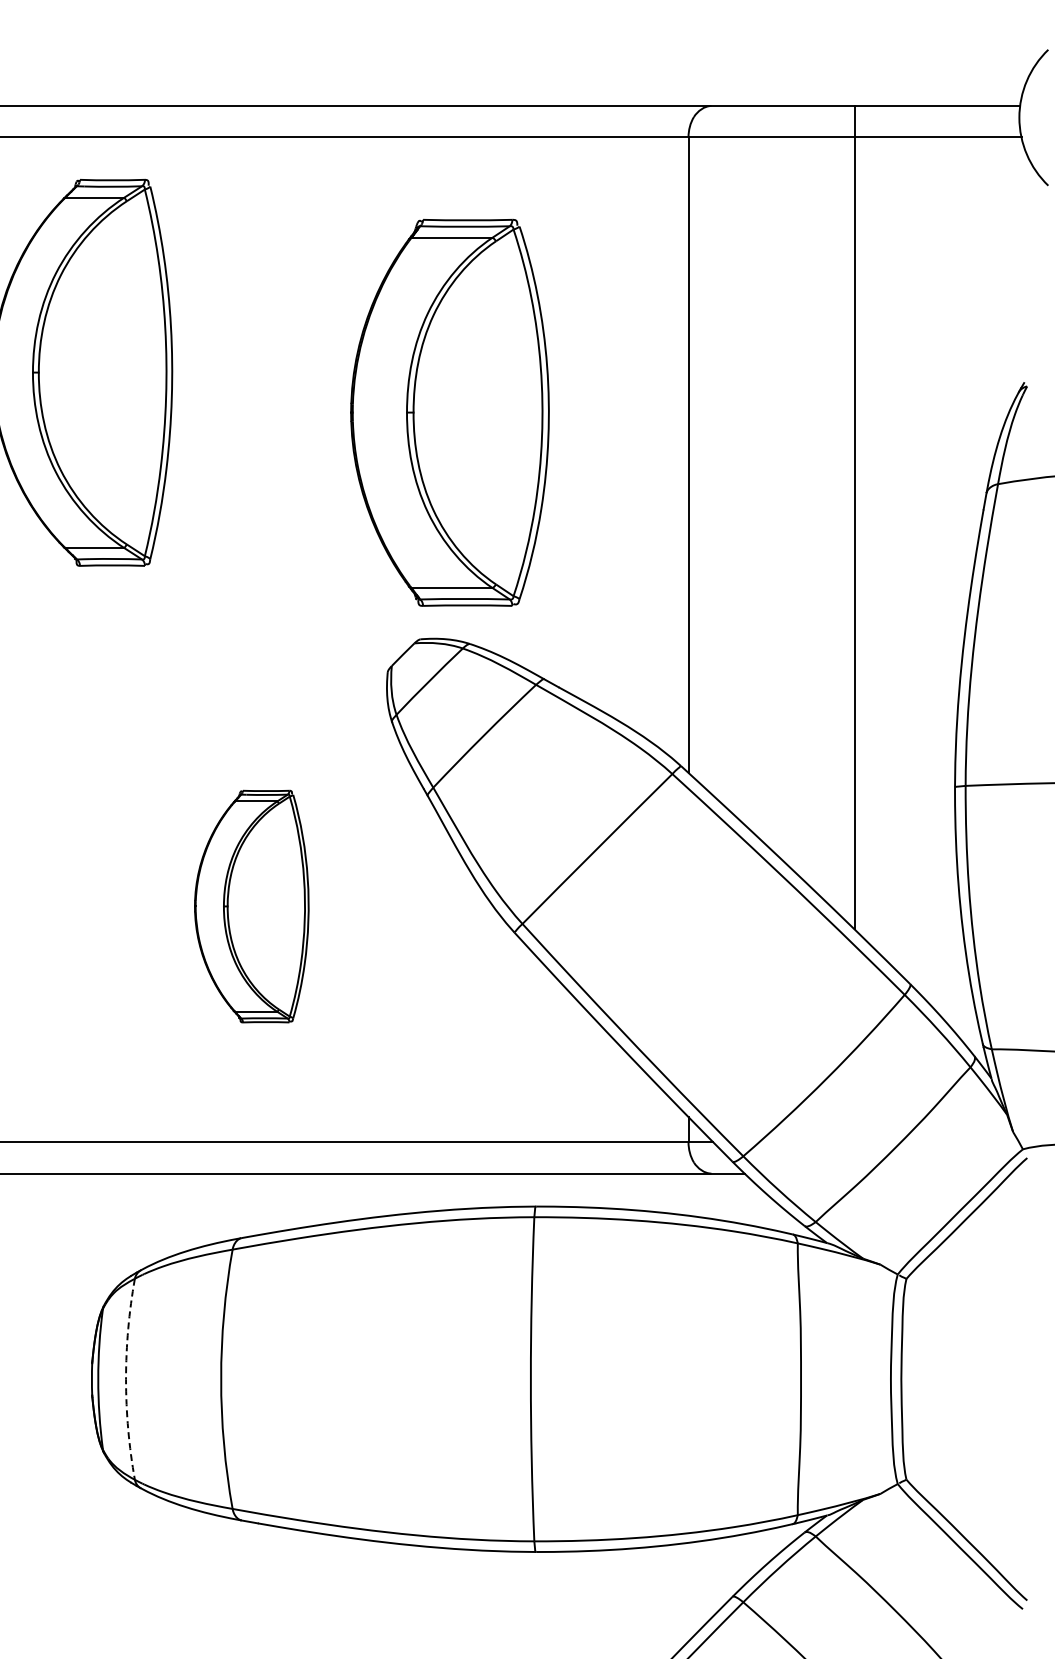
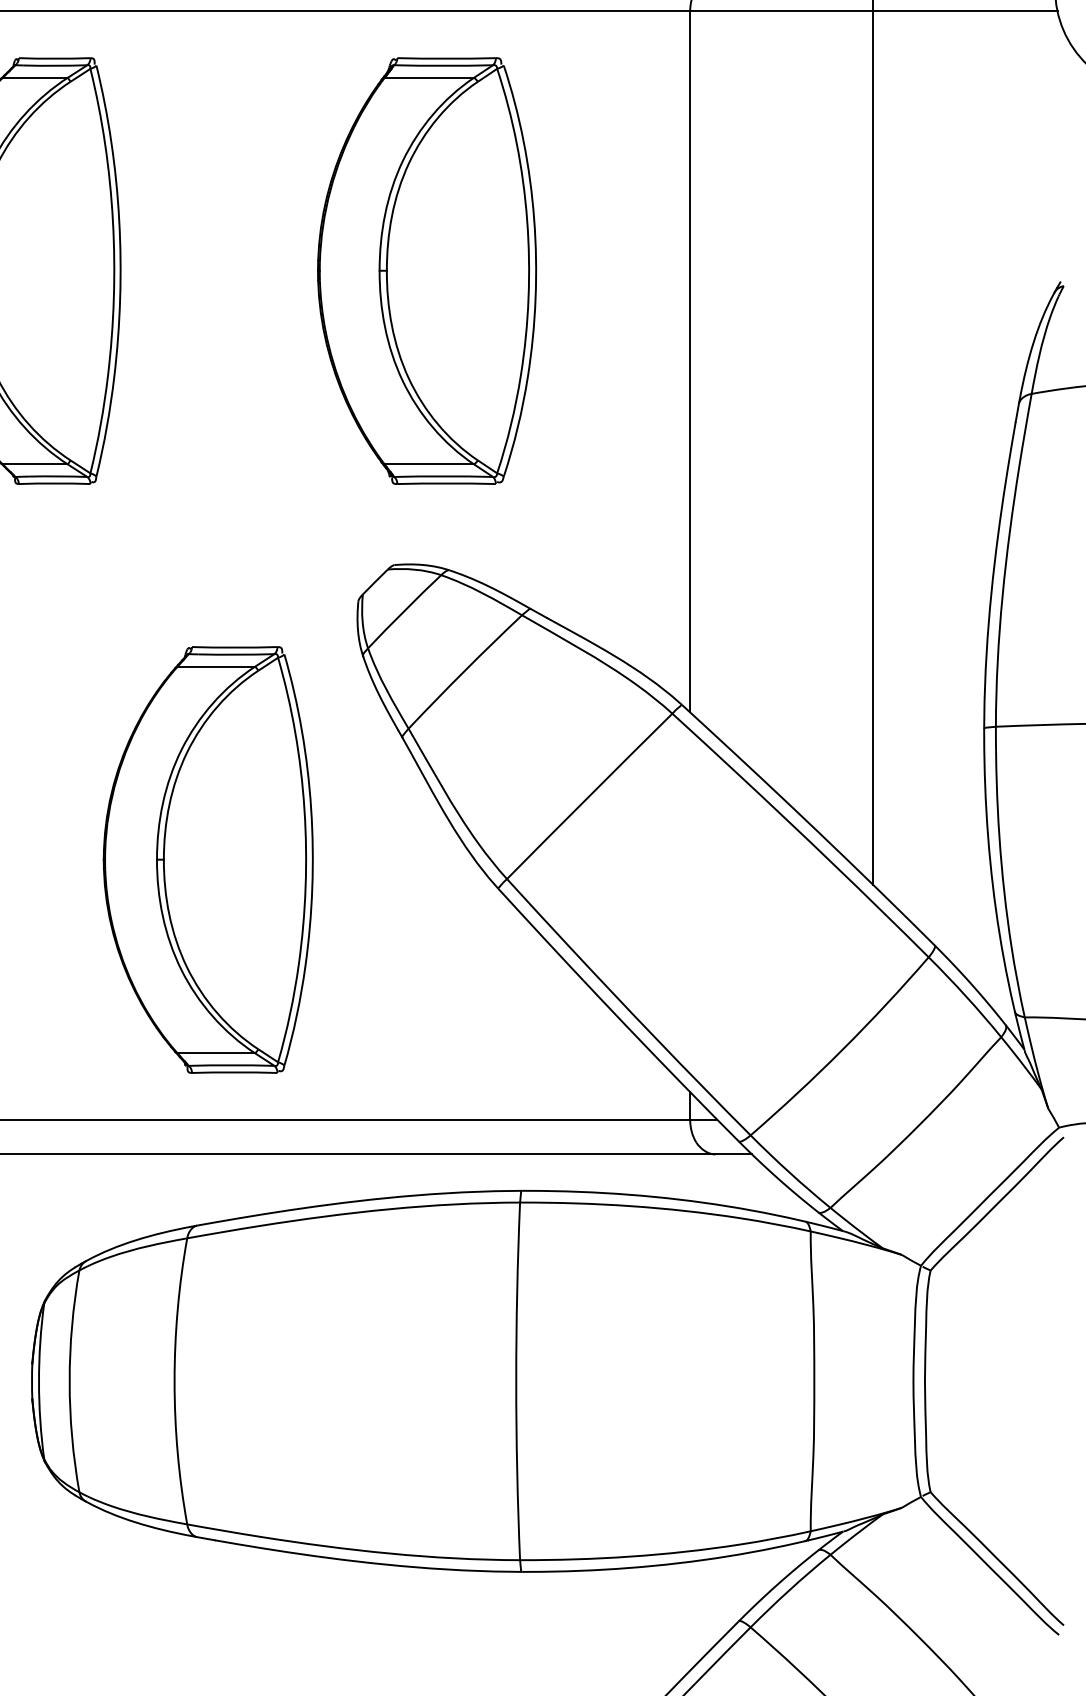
part: (449, 412) -> (426, 270), moved
part: (251, 906) -> (208, 859), size x1.67
arc: (126, 1379) -> (70, 1381), dashed -> solid

